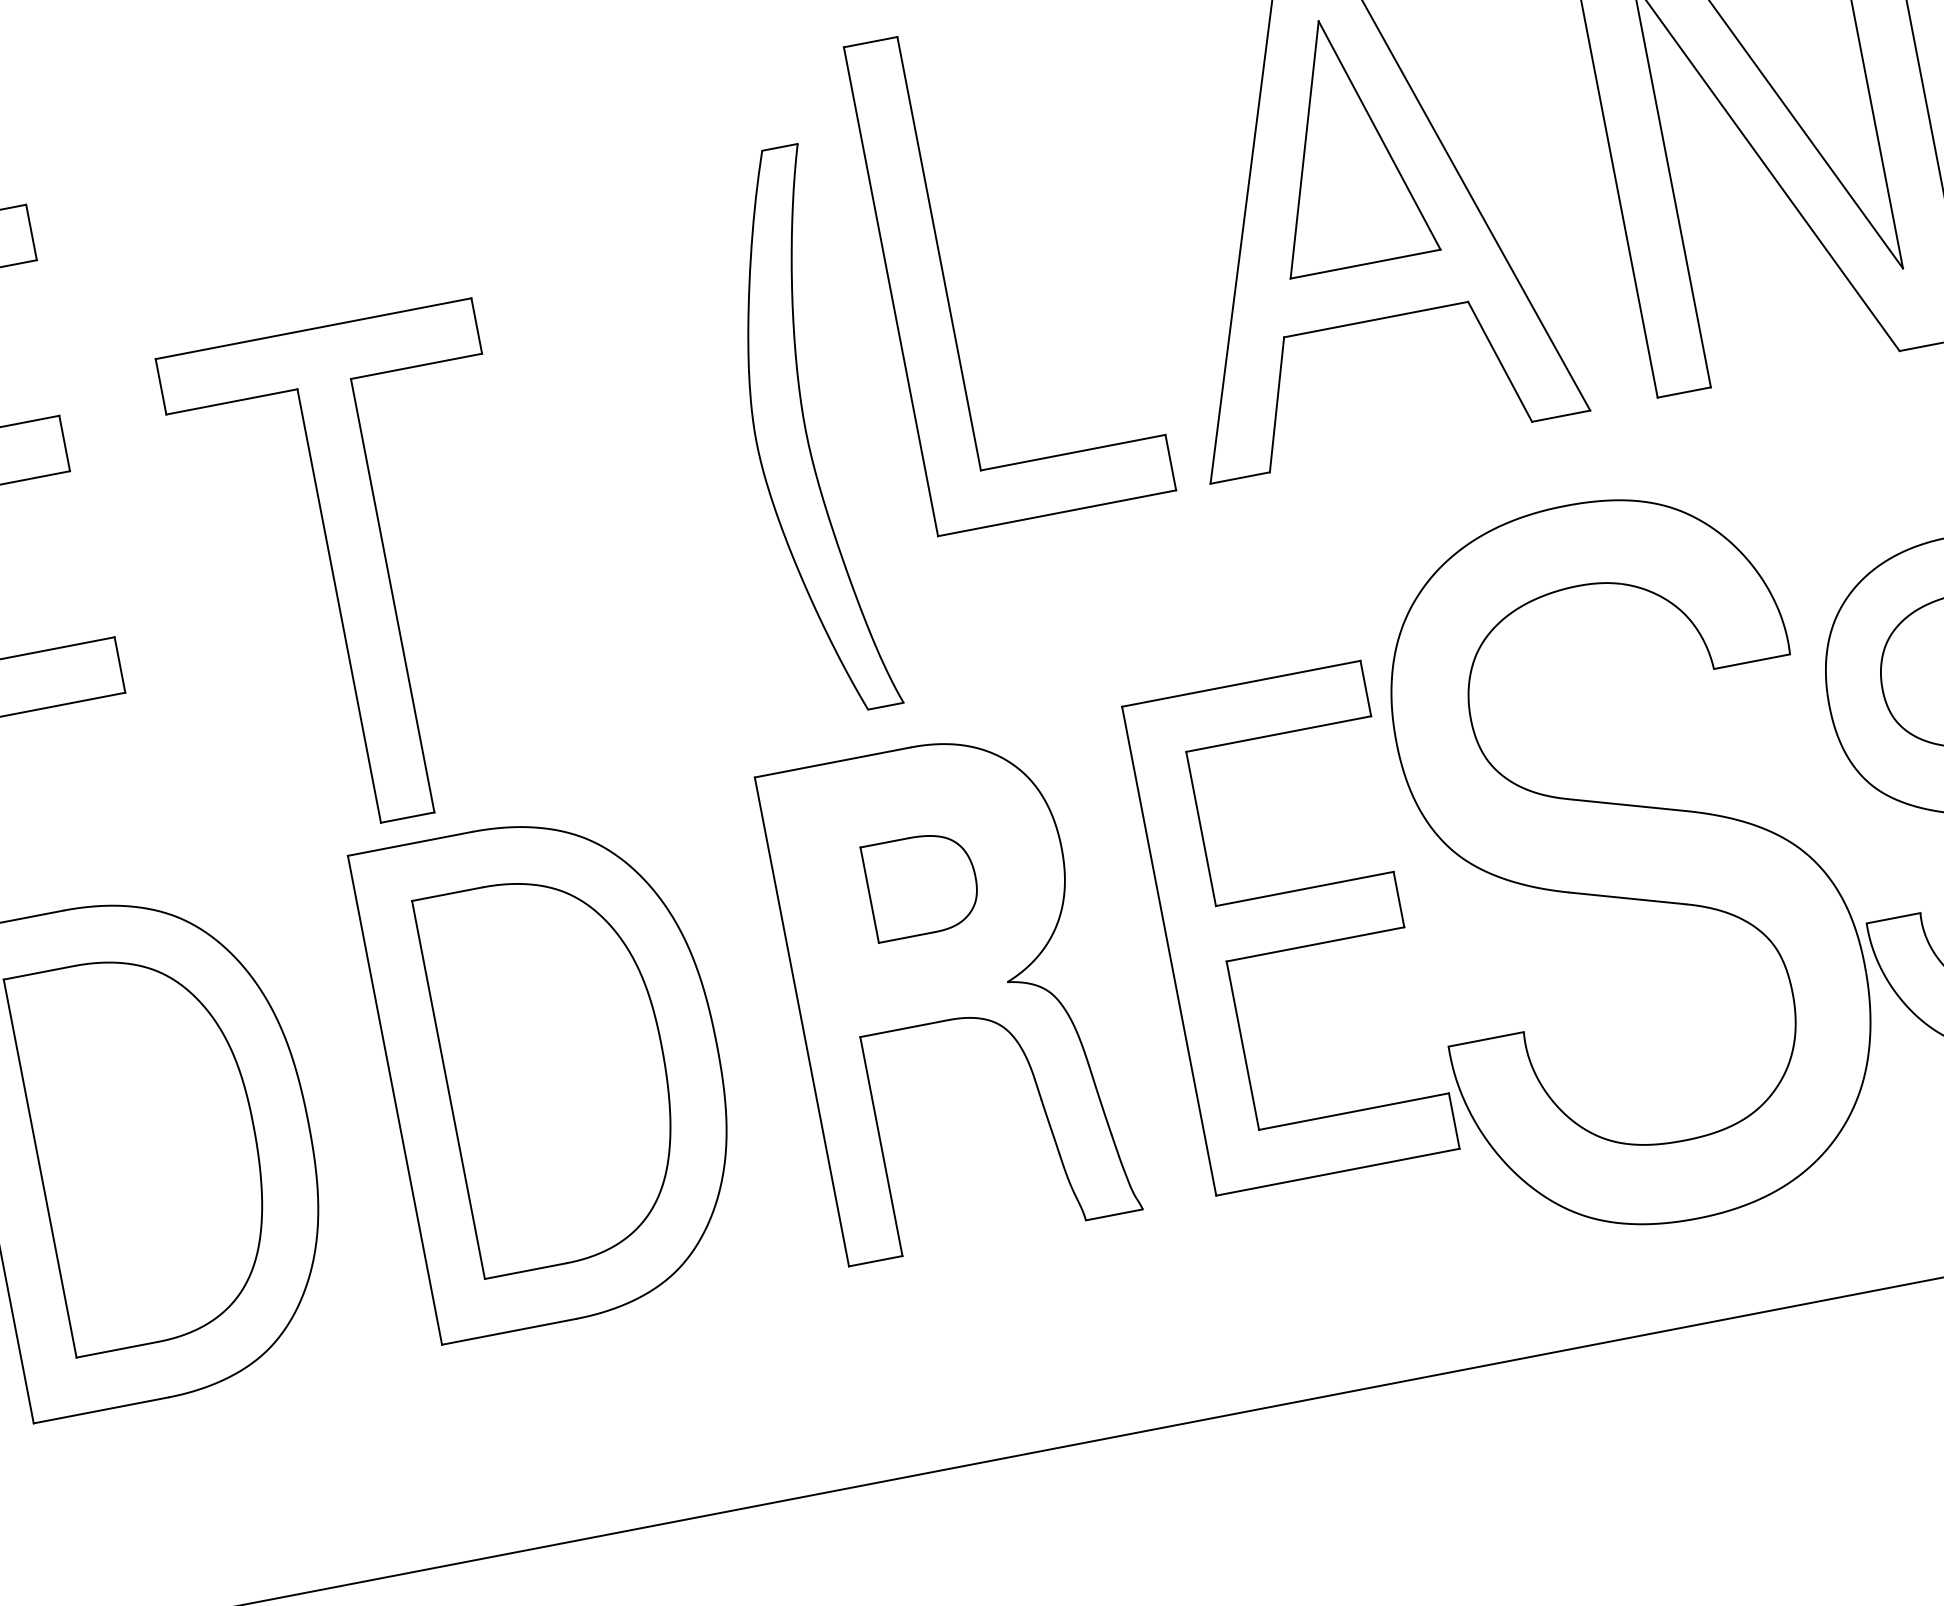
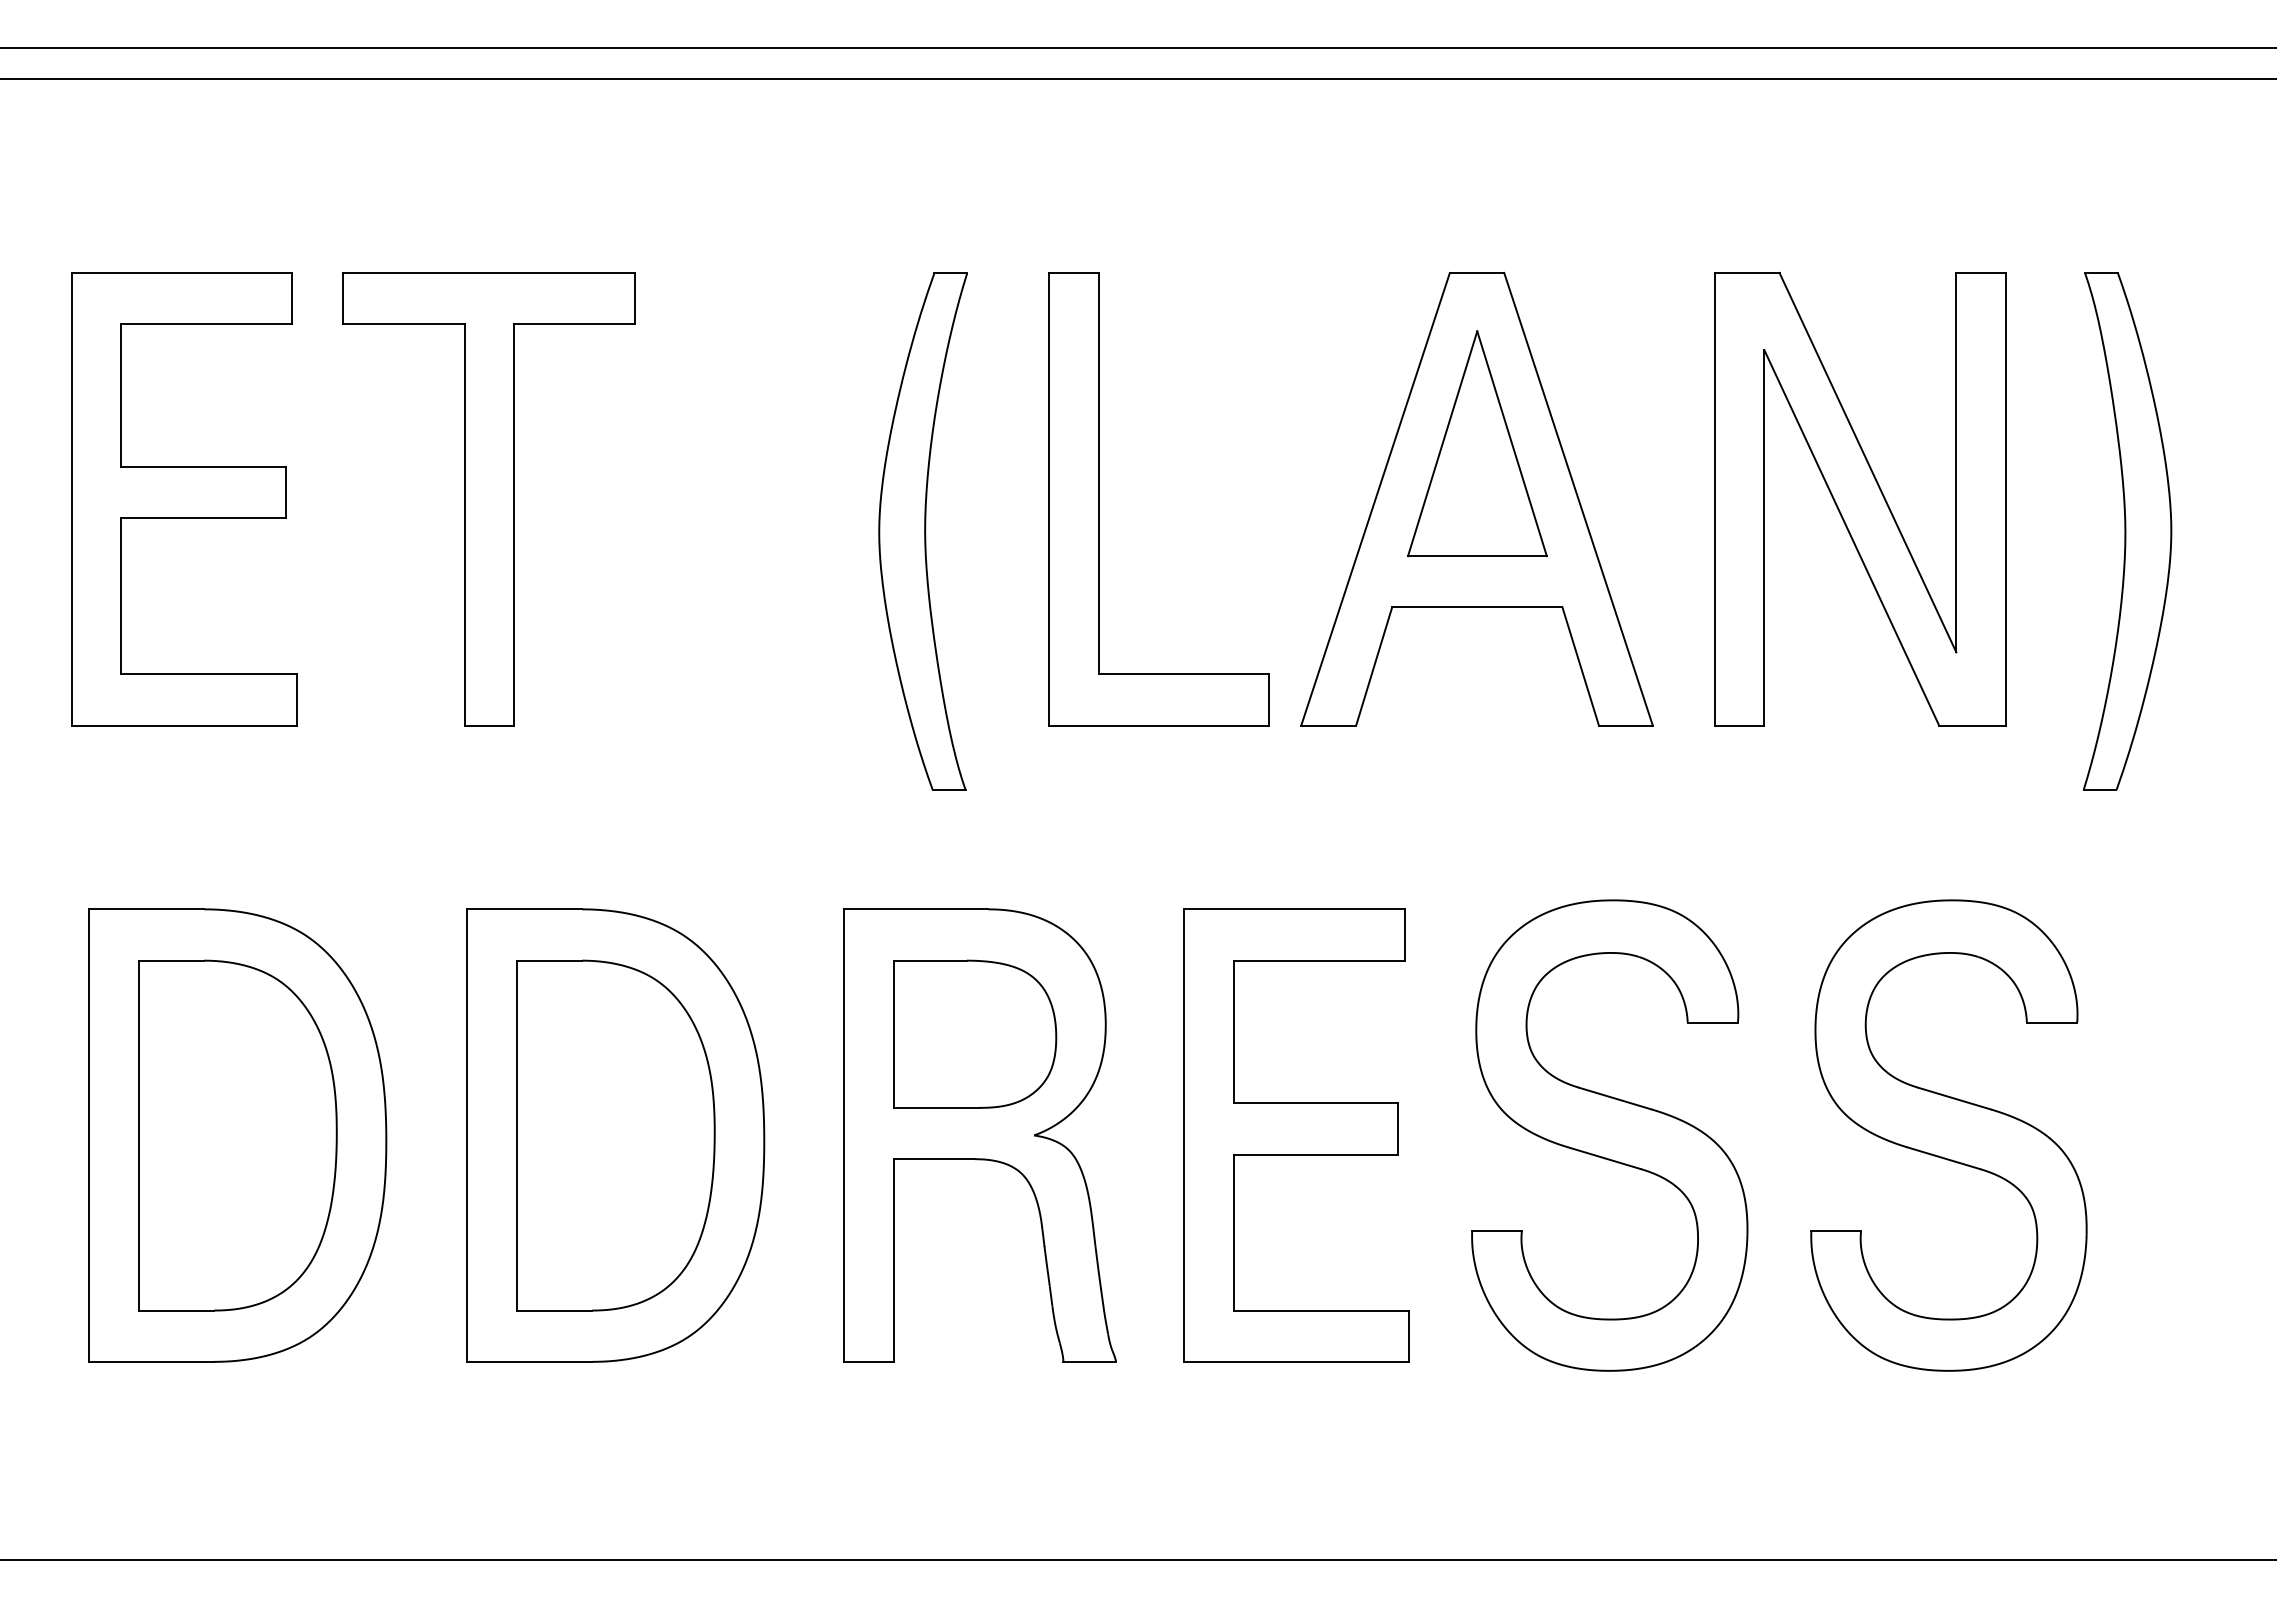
part: (803, 432) -> (922, 531), moved
part: (359, 573) -> (488, 499), moved
part: (1628, 862) -> (1609, 1135), size x0.71
part: (922, 884) -> (975, 1033), size x1.67

